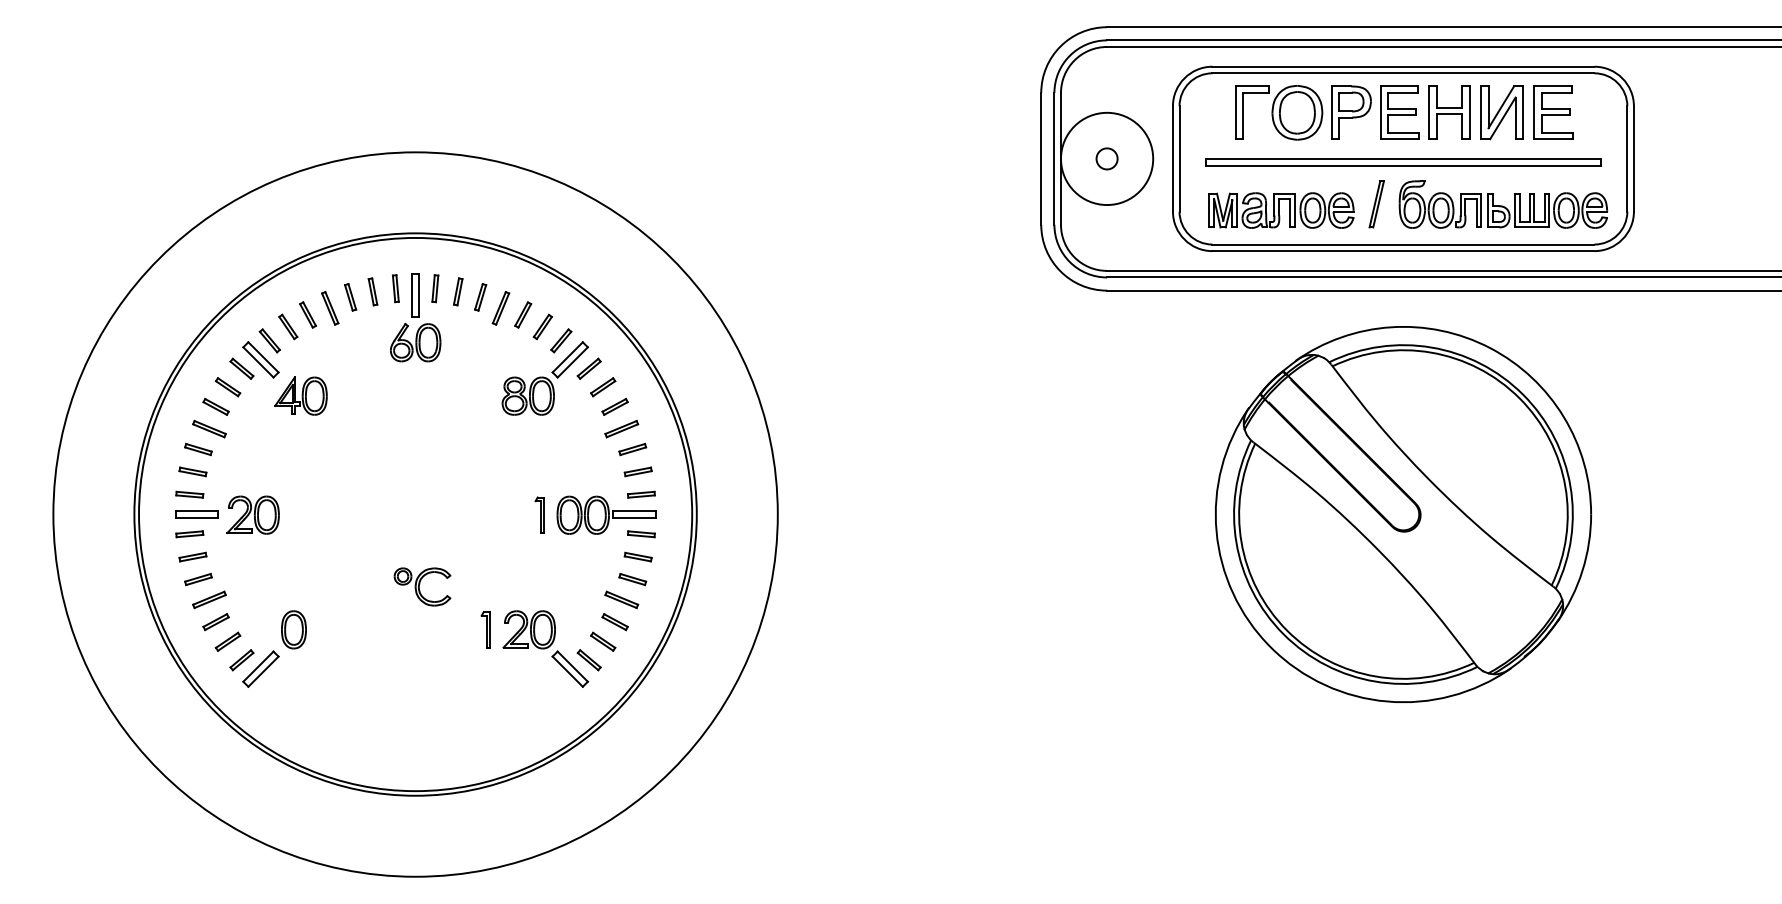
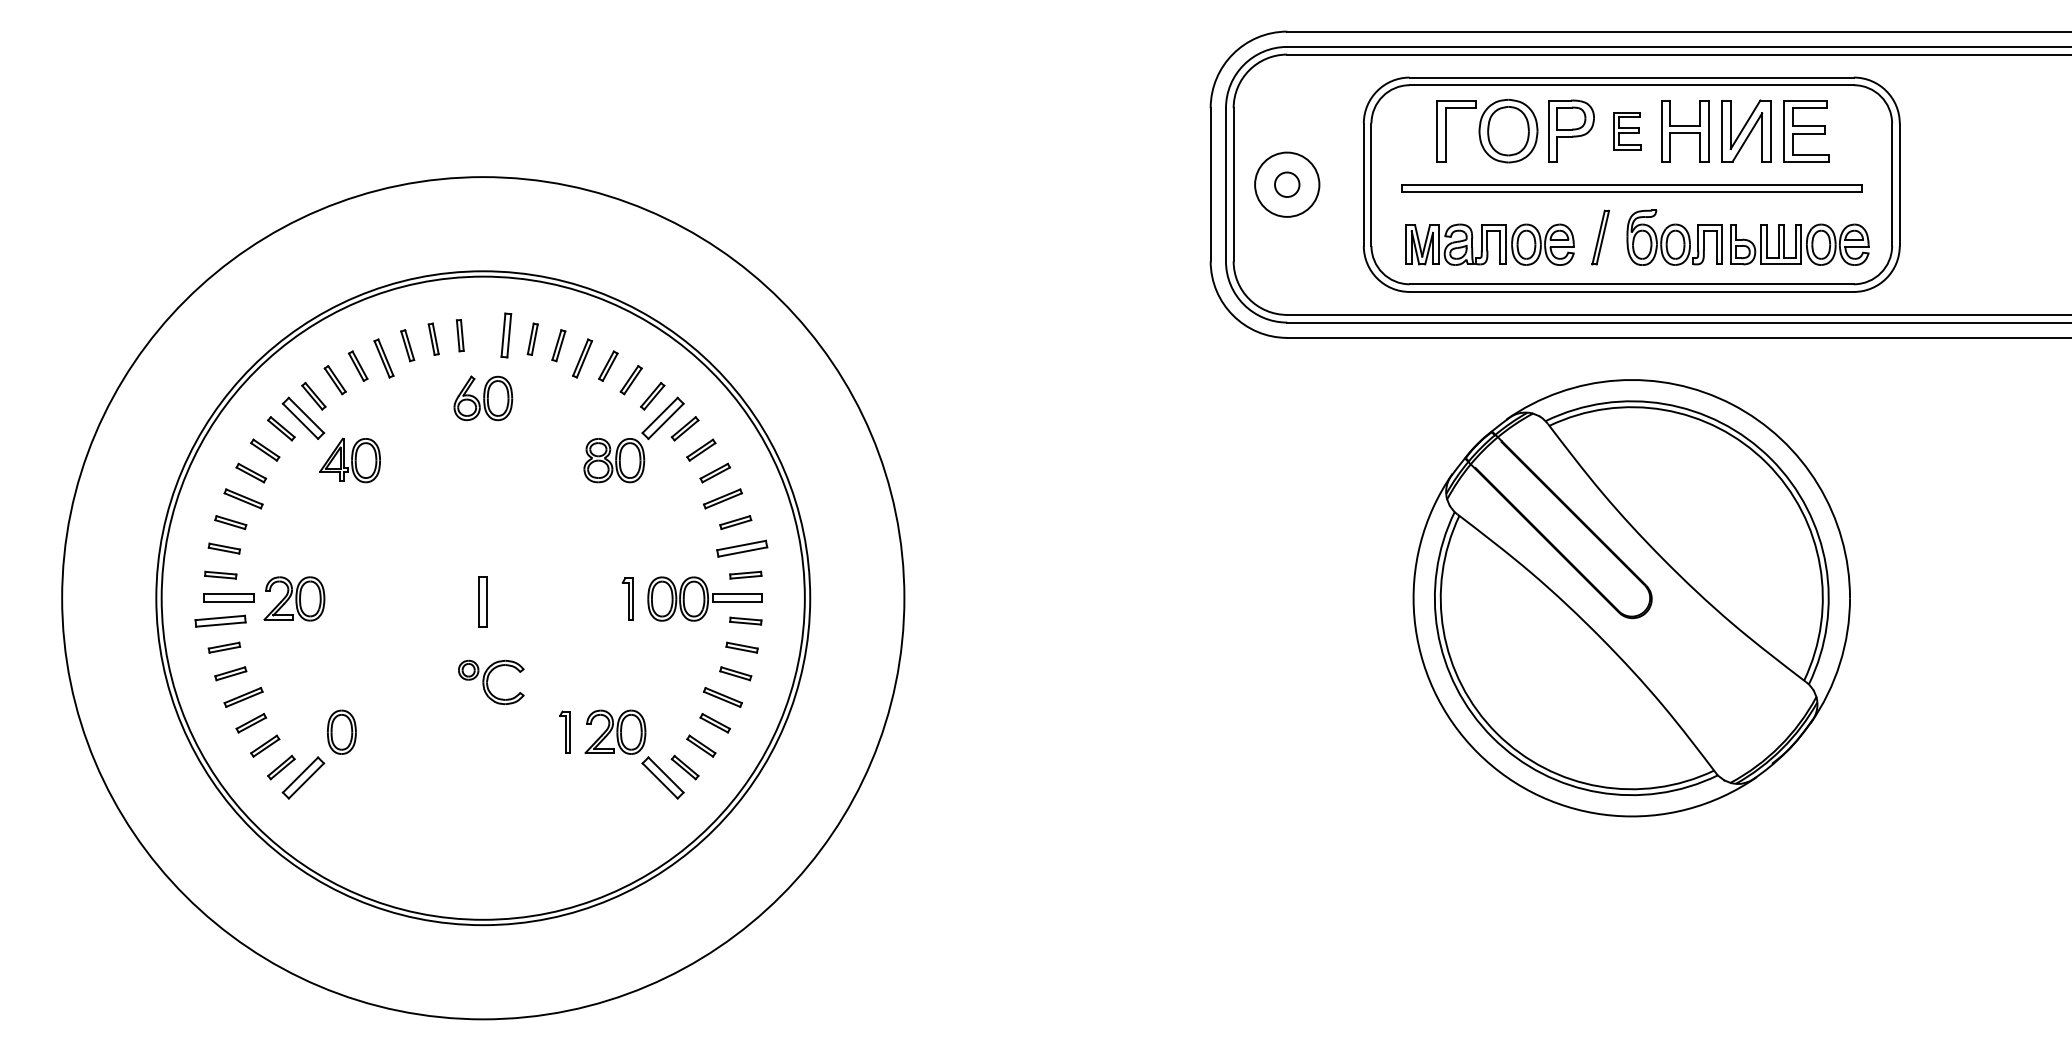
part: (1399, 113) -> (1627, 131), size x0.6
circle: (1106, 158) -> (1286, 184), size x0.6
part: (434, 288) -> (505, 335), size x1.4
part: (414, 295) -> (482, 601), moved
part: (637, 471) -> (741, 548), size x1.6
part: (189, 533) -> (220, 620), size x1.6

